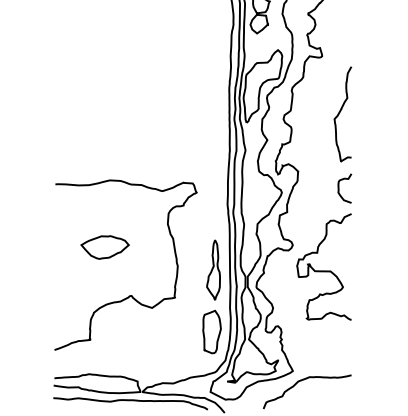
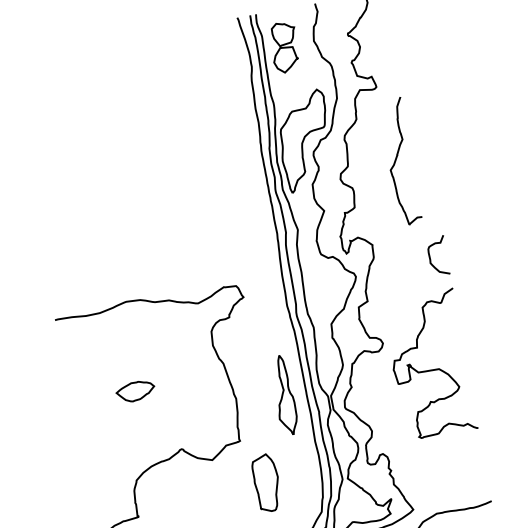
curve: (340, 112) -> (396, 160), moved
part: (104, 247) -> (134, 391), size x0.6
part: (211, 331) -> (265, 482), moved

